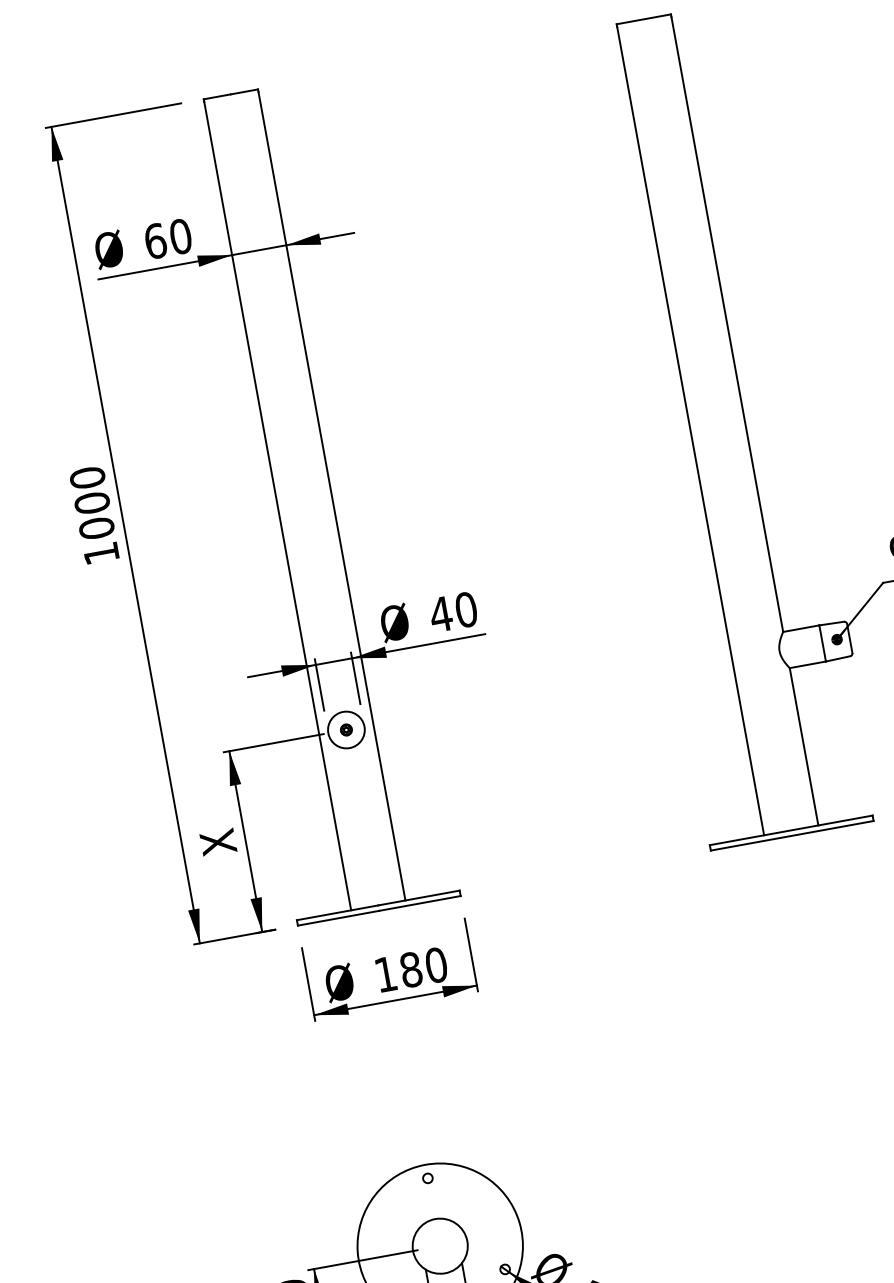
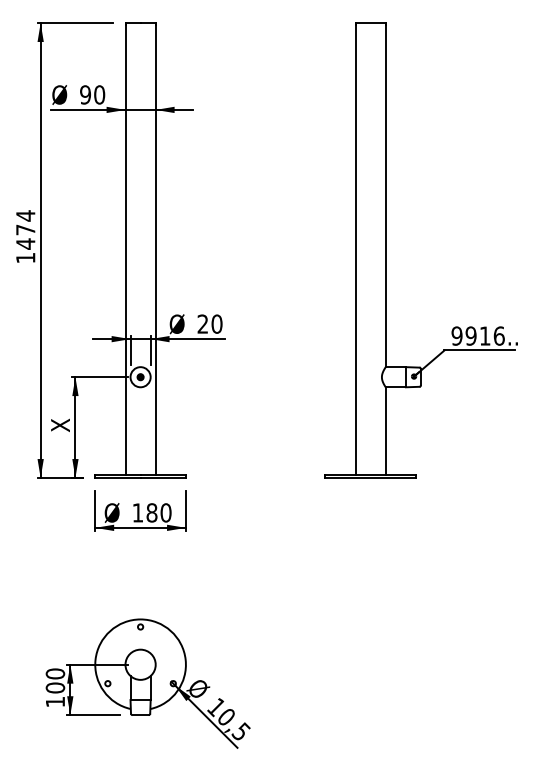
text: (155, 240) -> (85, 94), 60 -> 90
text: (91, 502) -> (25, 229), 1000 -> 1474
text: (439, 613) -> (202, 323), 40 -> 20

